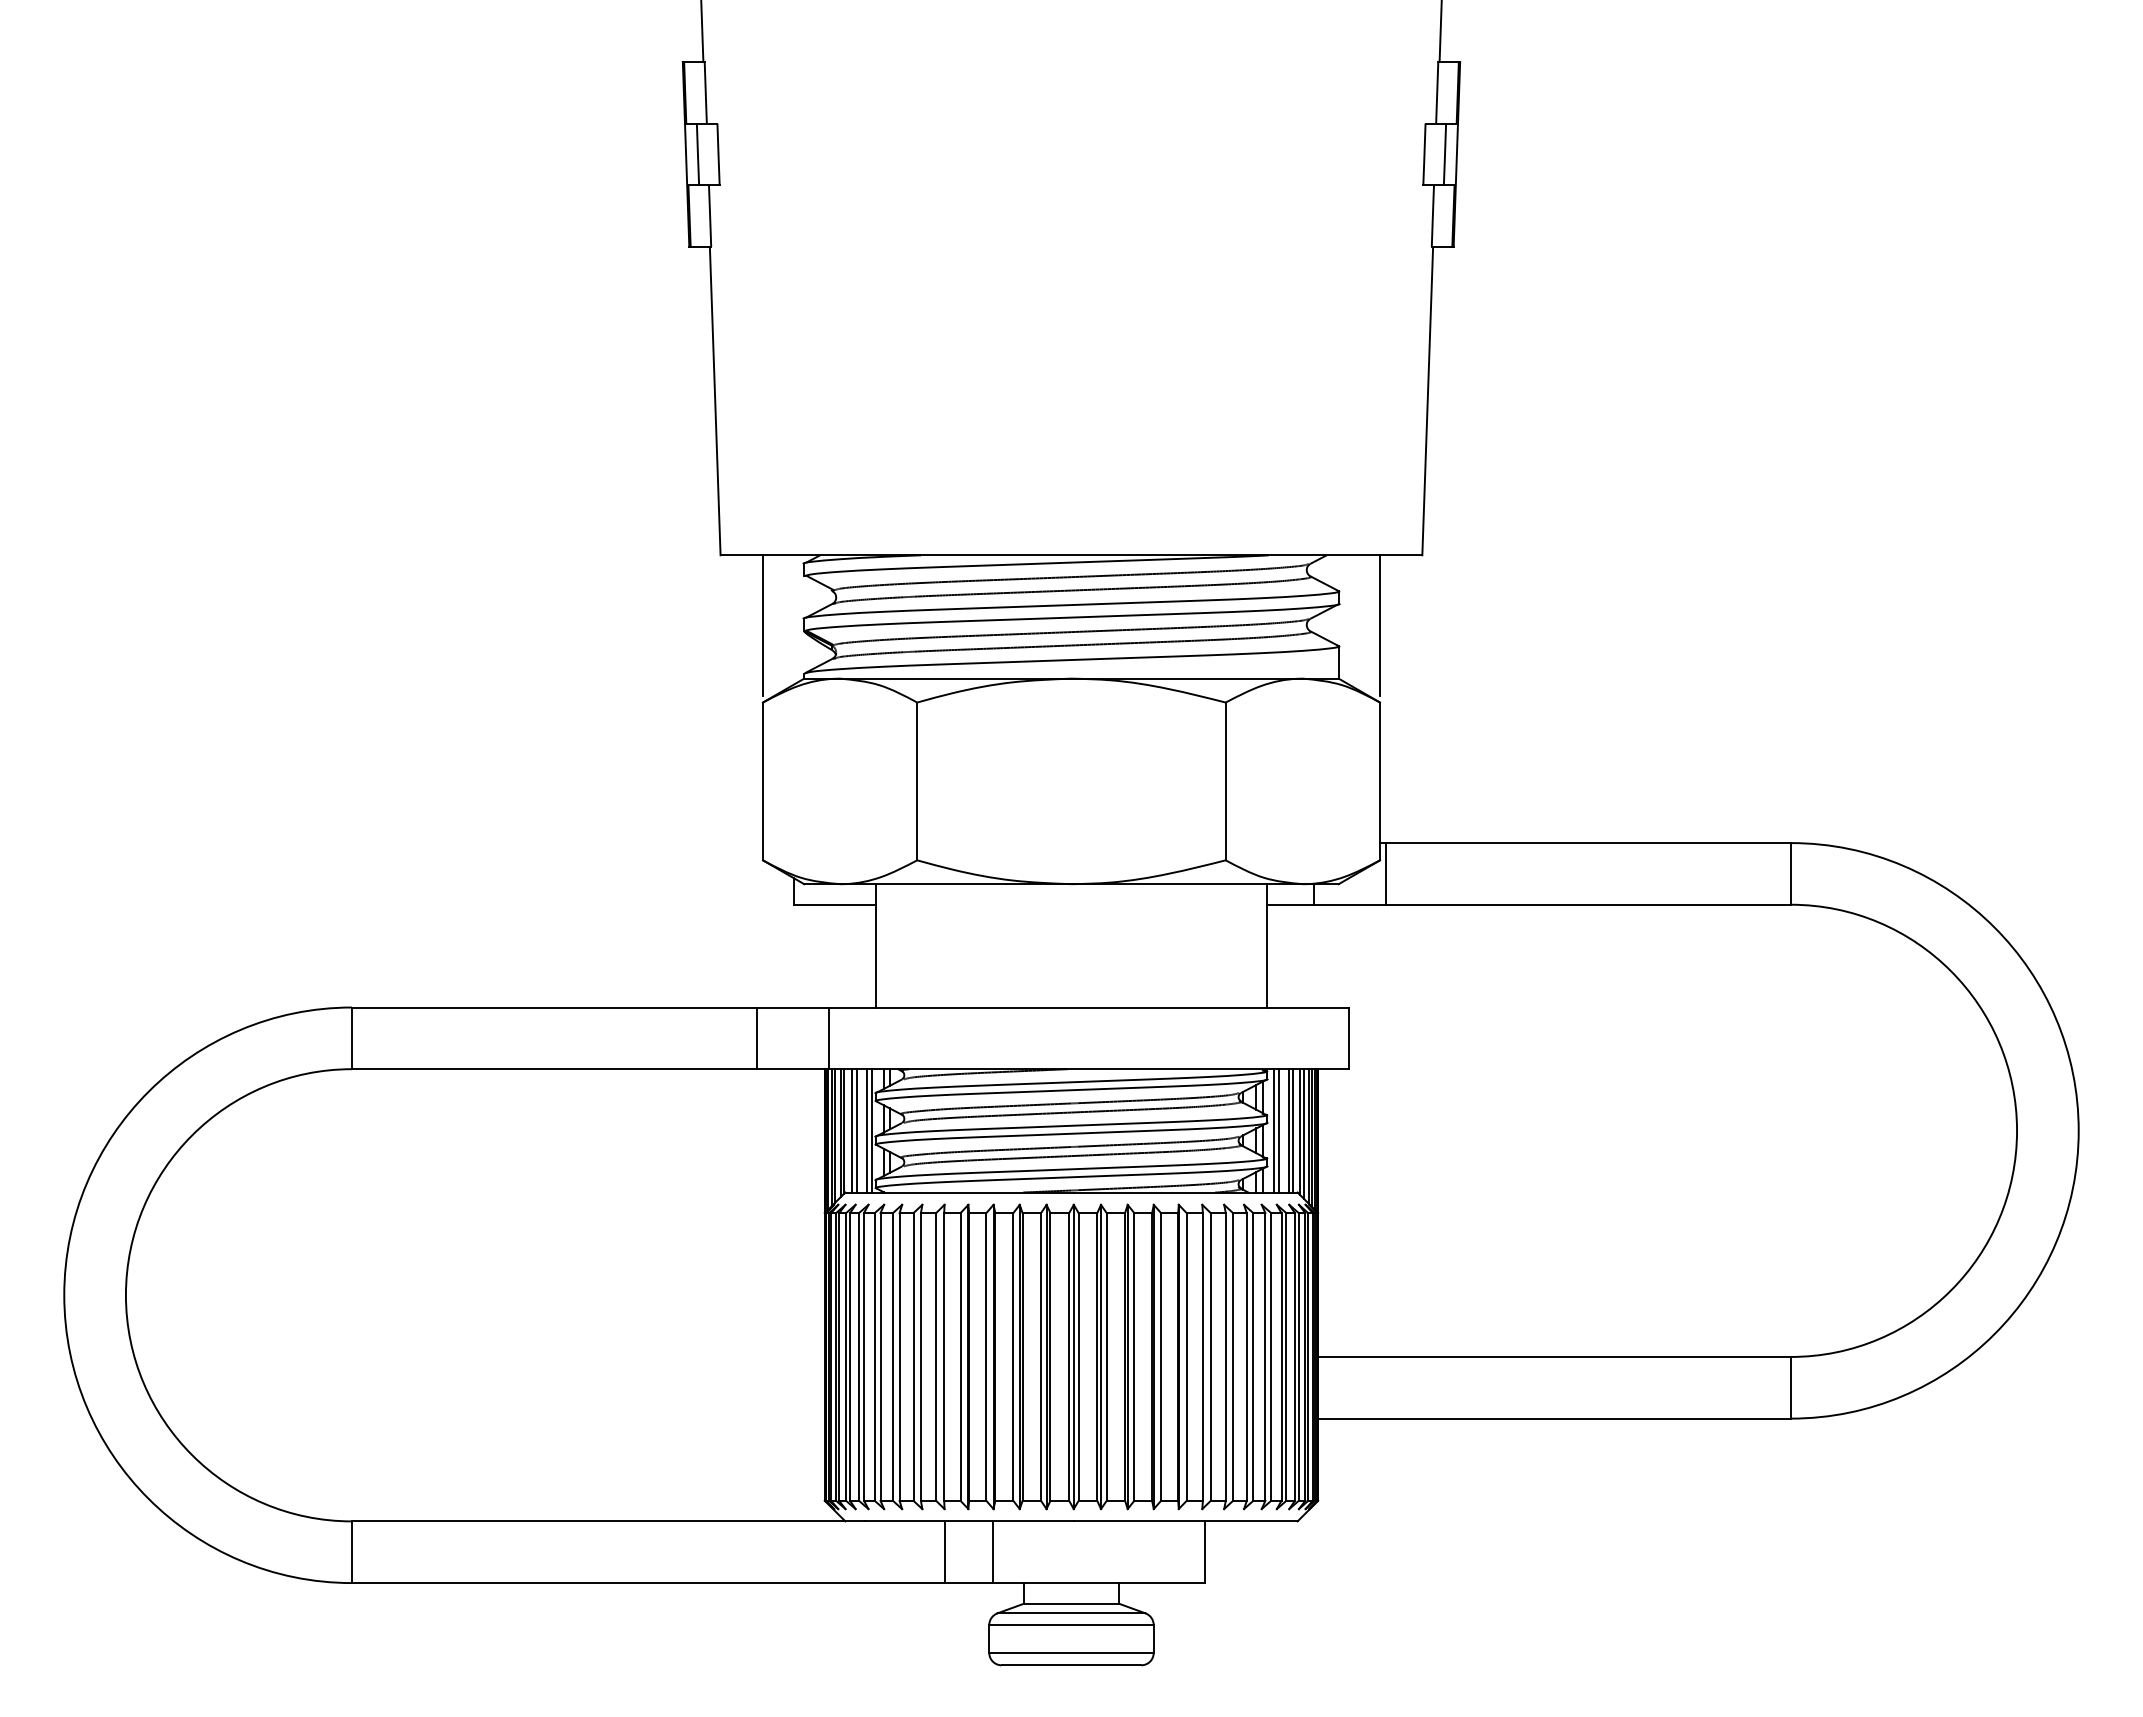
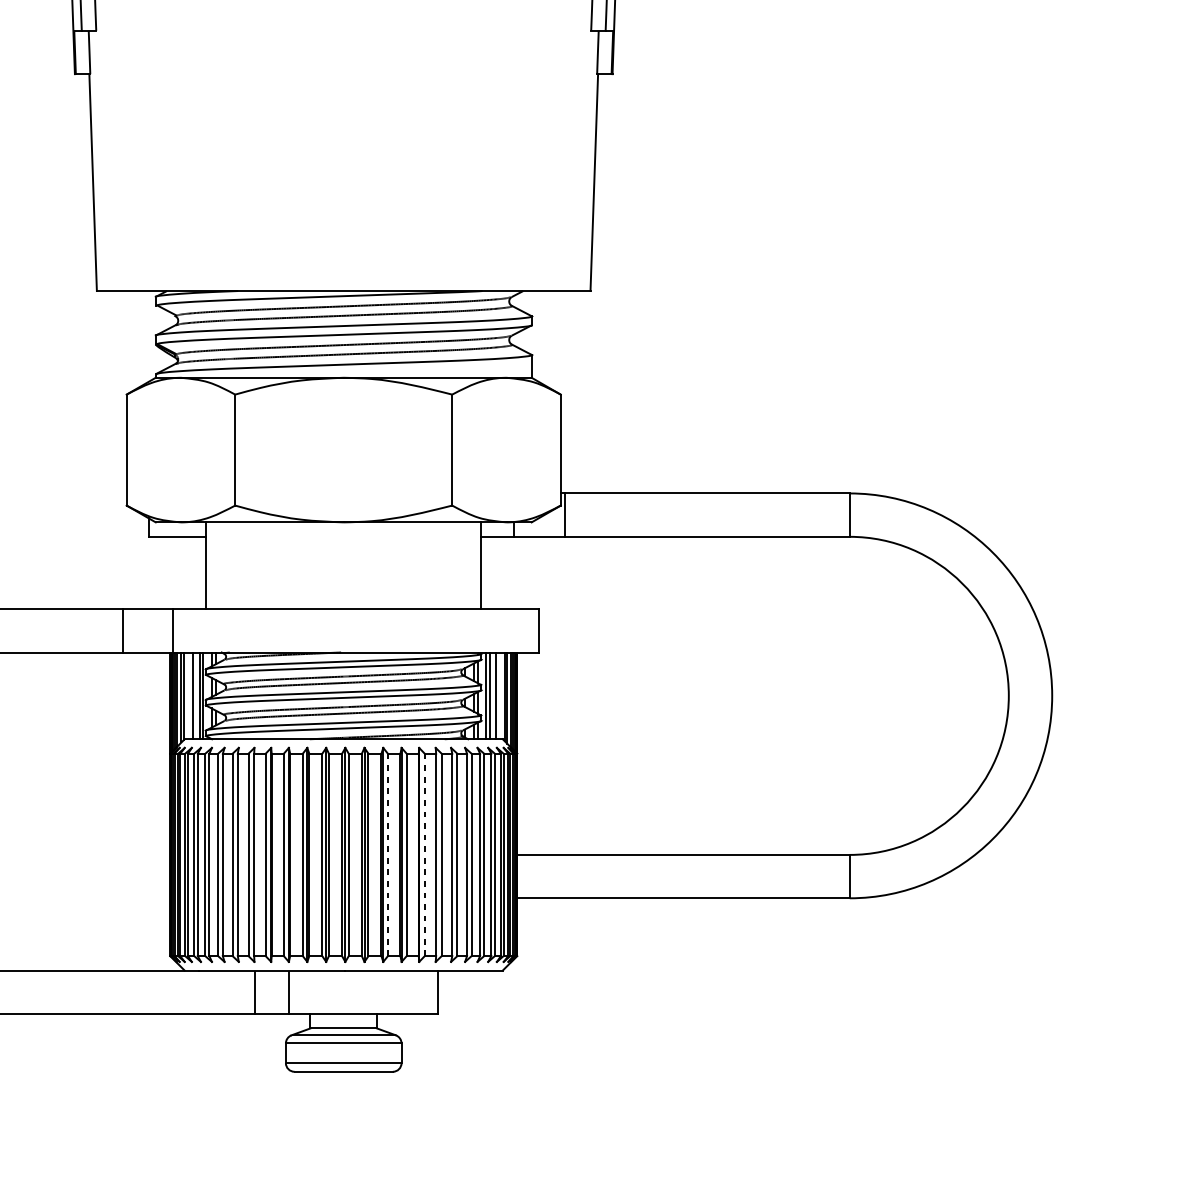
line: (762, 625) -> (126, 340), removed
line: (1380, 625) -> (561, 340), removed
line: (852, 1130) -> (189, 695), removed
line: (1292, 1130) -> (499, 695), removed
line: (1134, 1356) -> (388, 854), solid -> dashed
line: (1186, 1356) -> (424, 854), solid -> dashed

